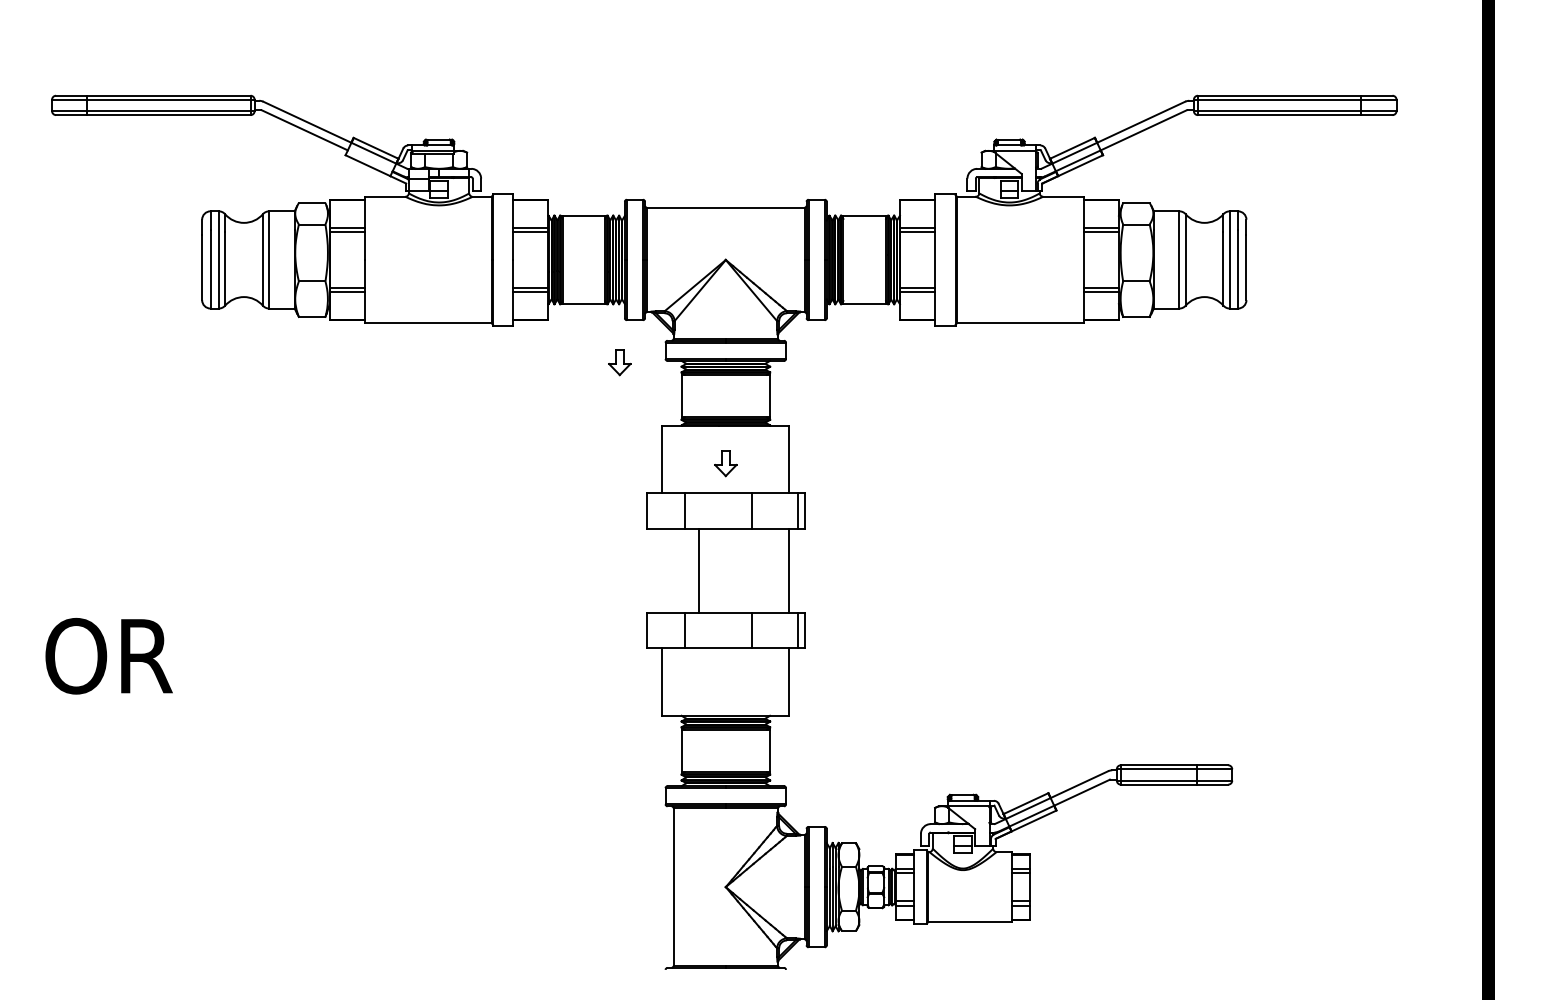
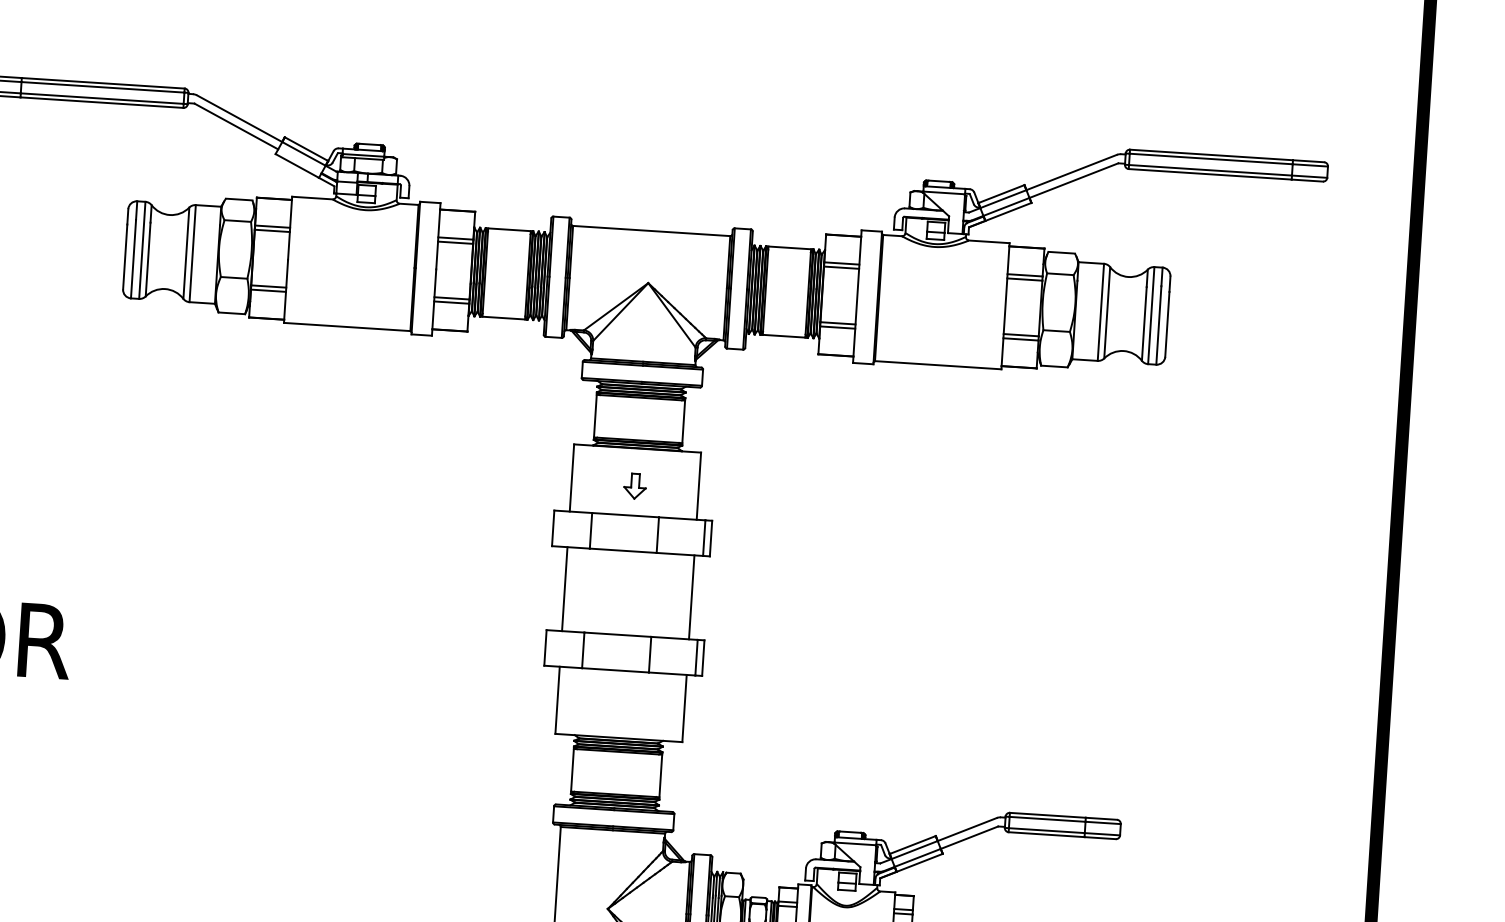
part: (619, 362) -> (535, 378), removed
line: (699, 570) -> (565, 588), moved

